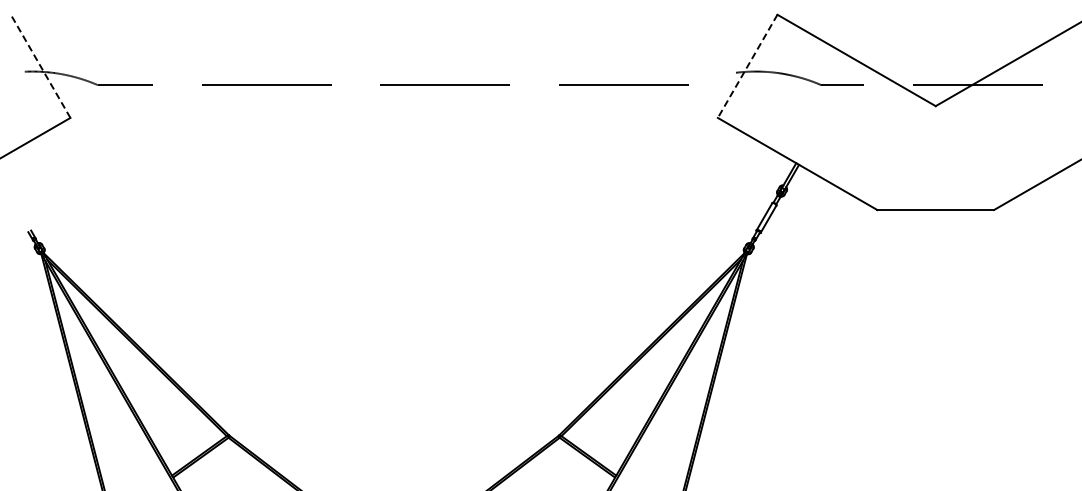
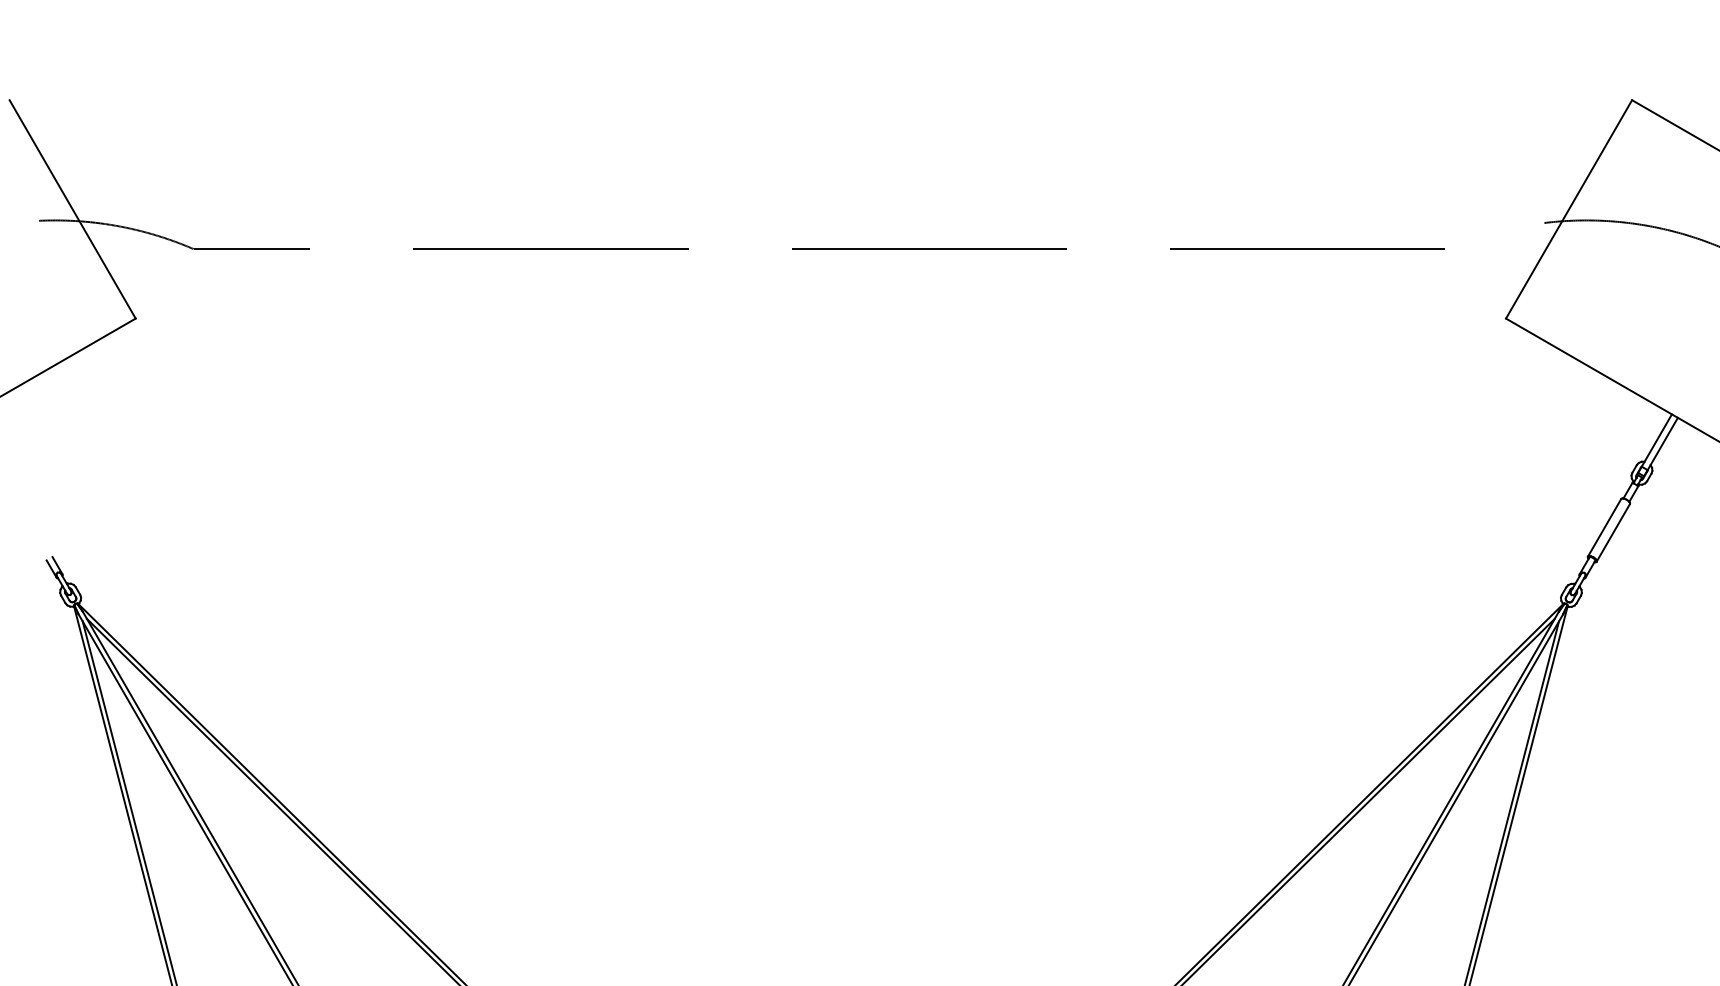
line: (40, 66) -> (72, 209), dashed -> solid
line: (747, 66) -> (1568, 209), dashed -> solid

